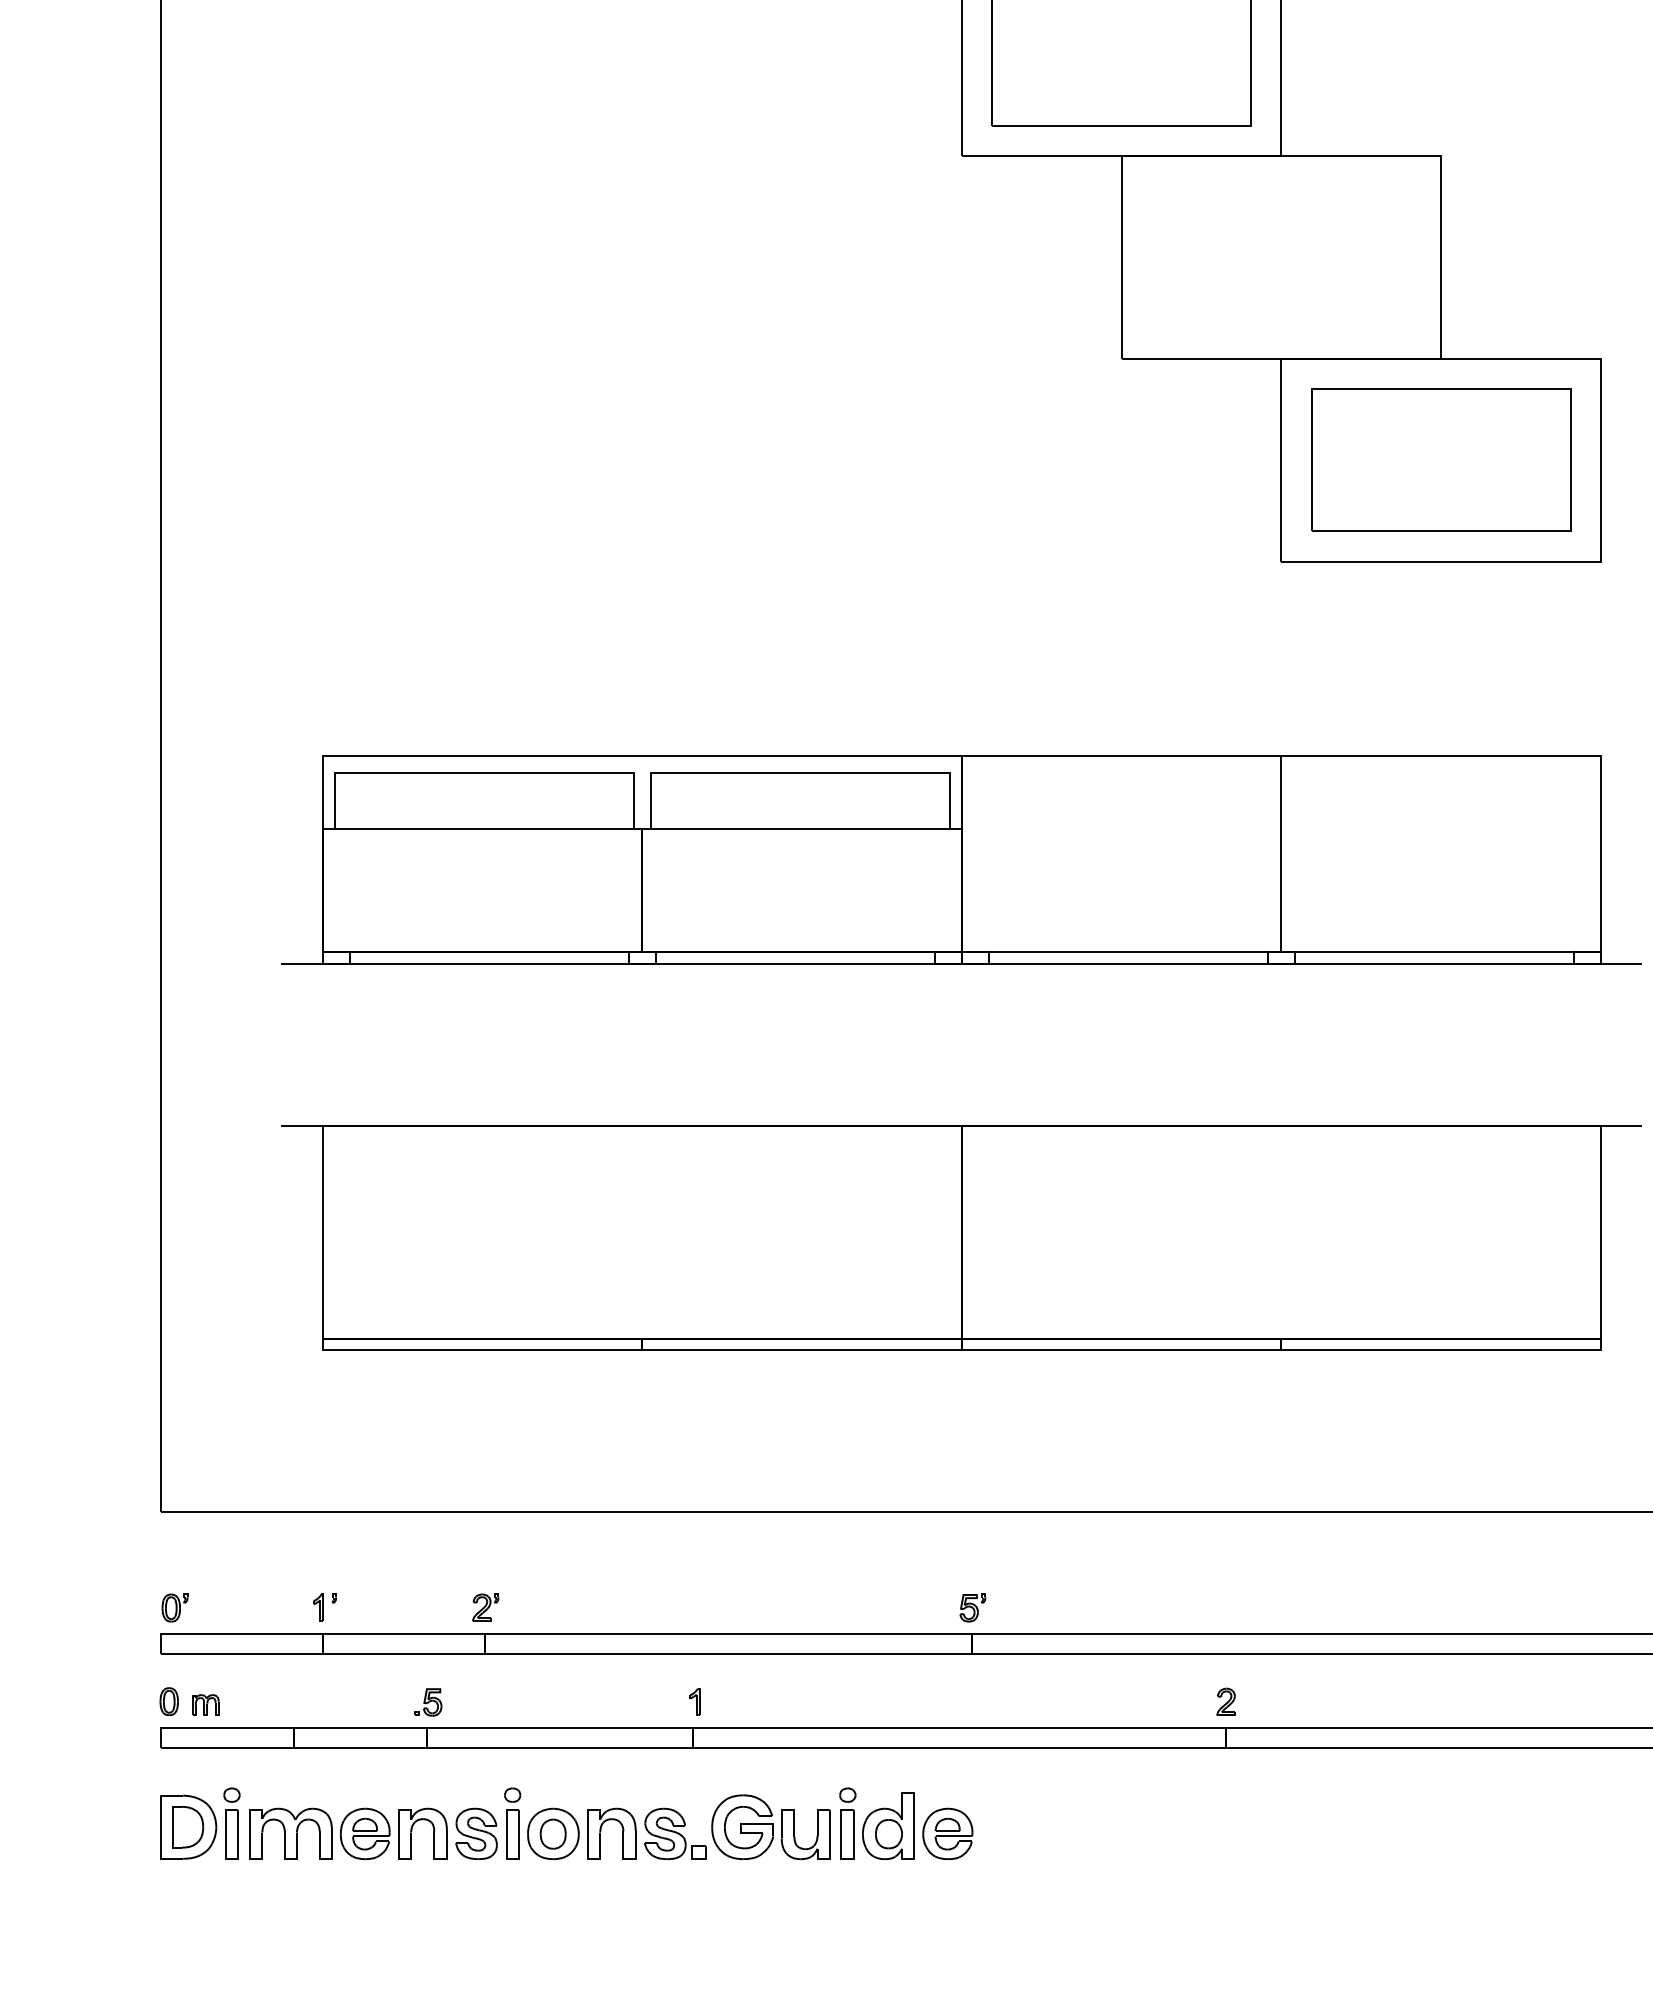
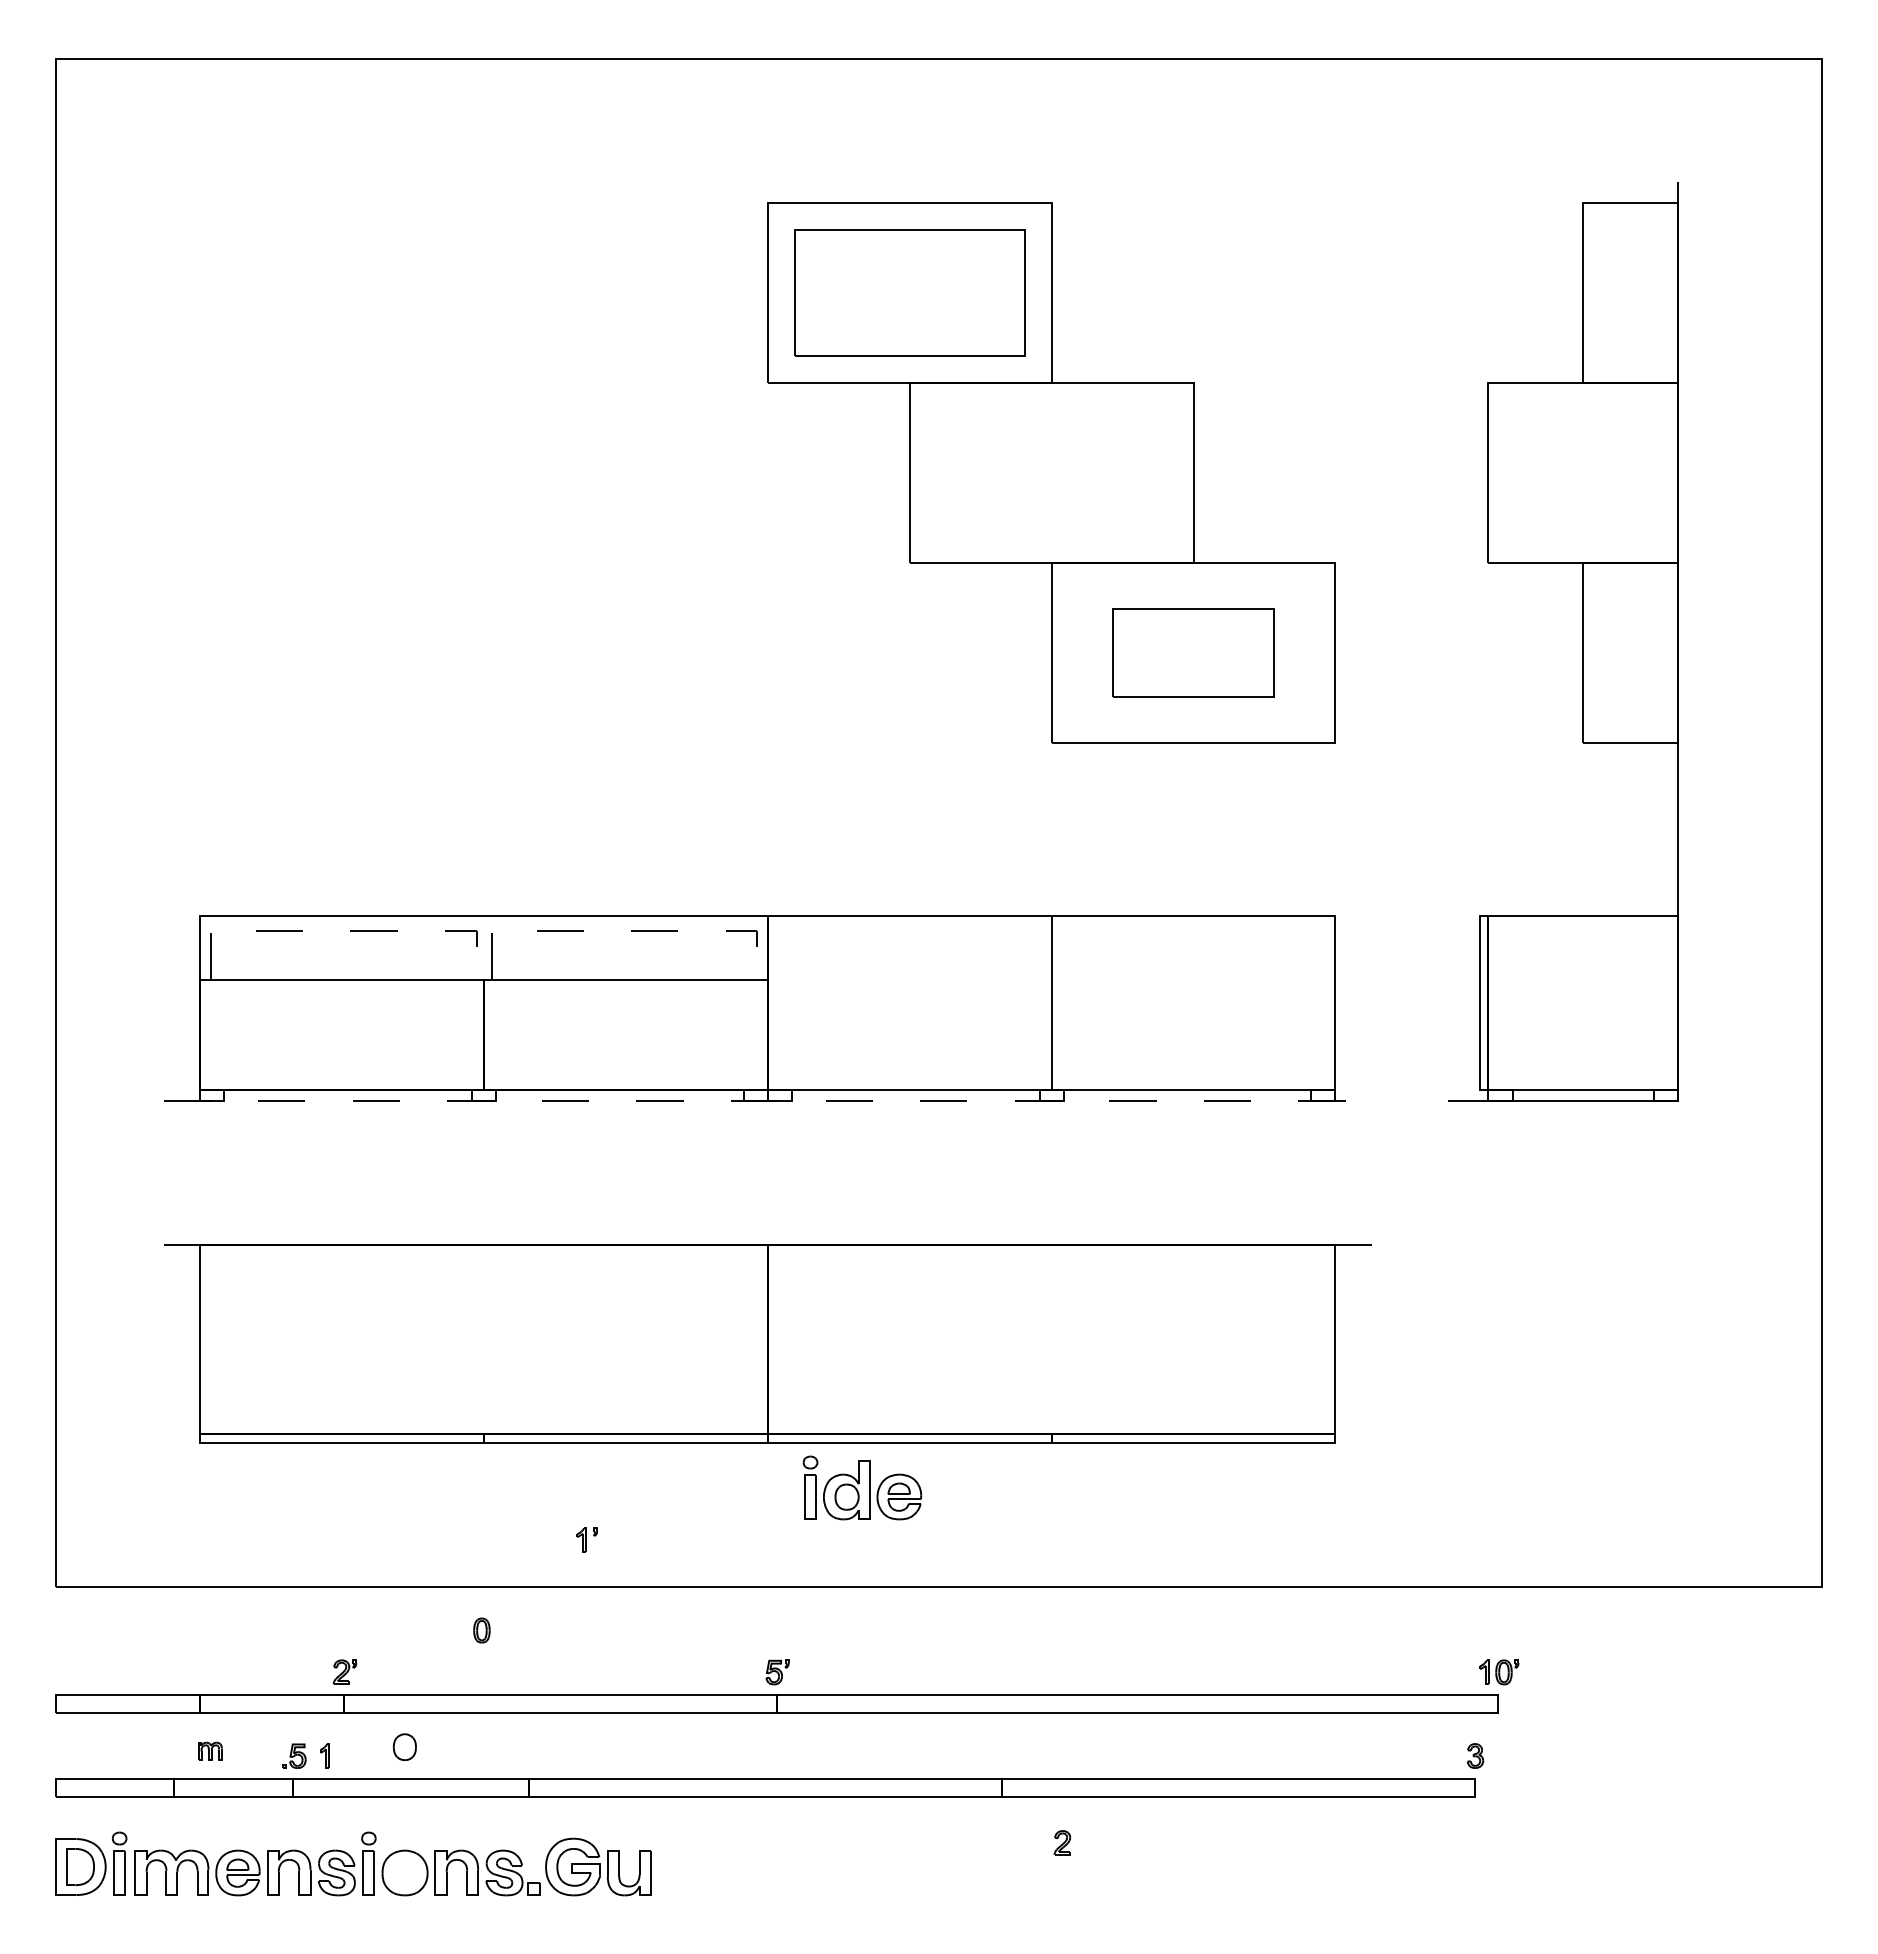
part: (1441, 459) -> (1193, 652), size x0.7
line: (484, 772) -> (343, 930), solid -> dashed
line: (800, 772) -> (624, 930), solid -> dashed
line: (962, 964) -> (768, 1100), solid -> dashed
part: (324, 1607) -> (586, 1539), moved
part: (175, 1608) -> (69, 1672), removed
part: (168, 1701) -> (481, 1630), moved
part: (694, 1701) -> (324, 1755), moved
part: (1226, 1701) -> (1062, 1842), moved
part: (205, 1703) -> (210, 1750), moved
part: (906, 1823) -> (862, 1487), moved
part: (552, 1833) -> (404, 1746), moved

